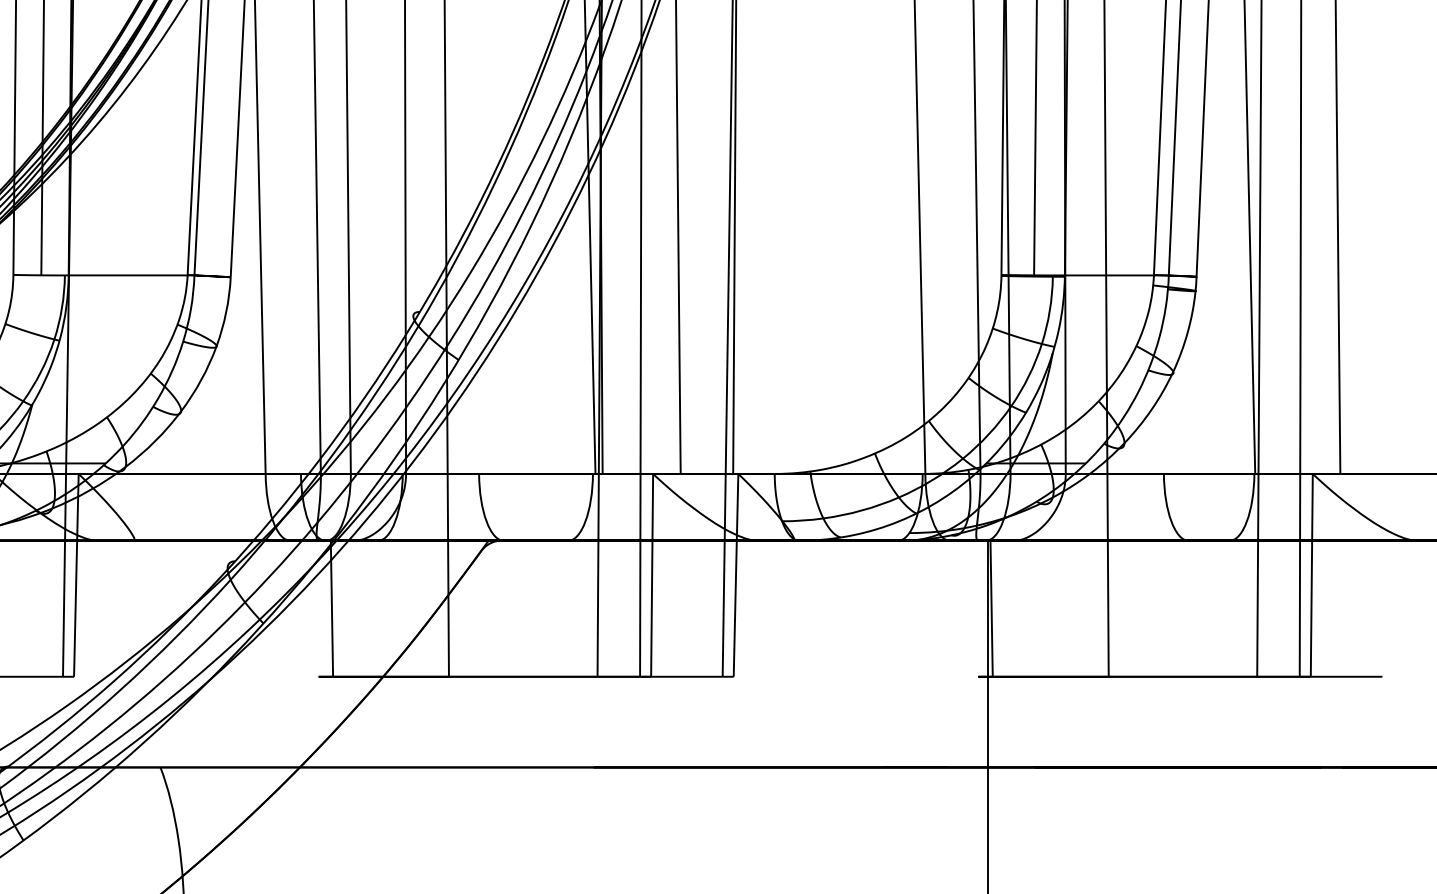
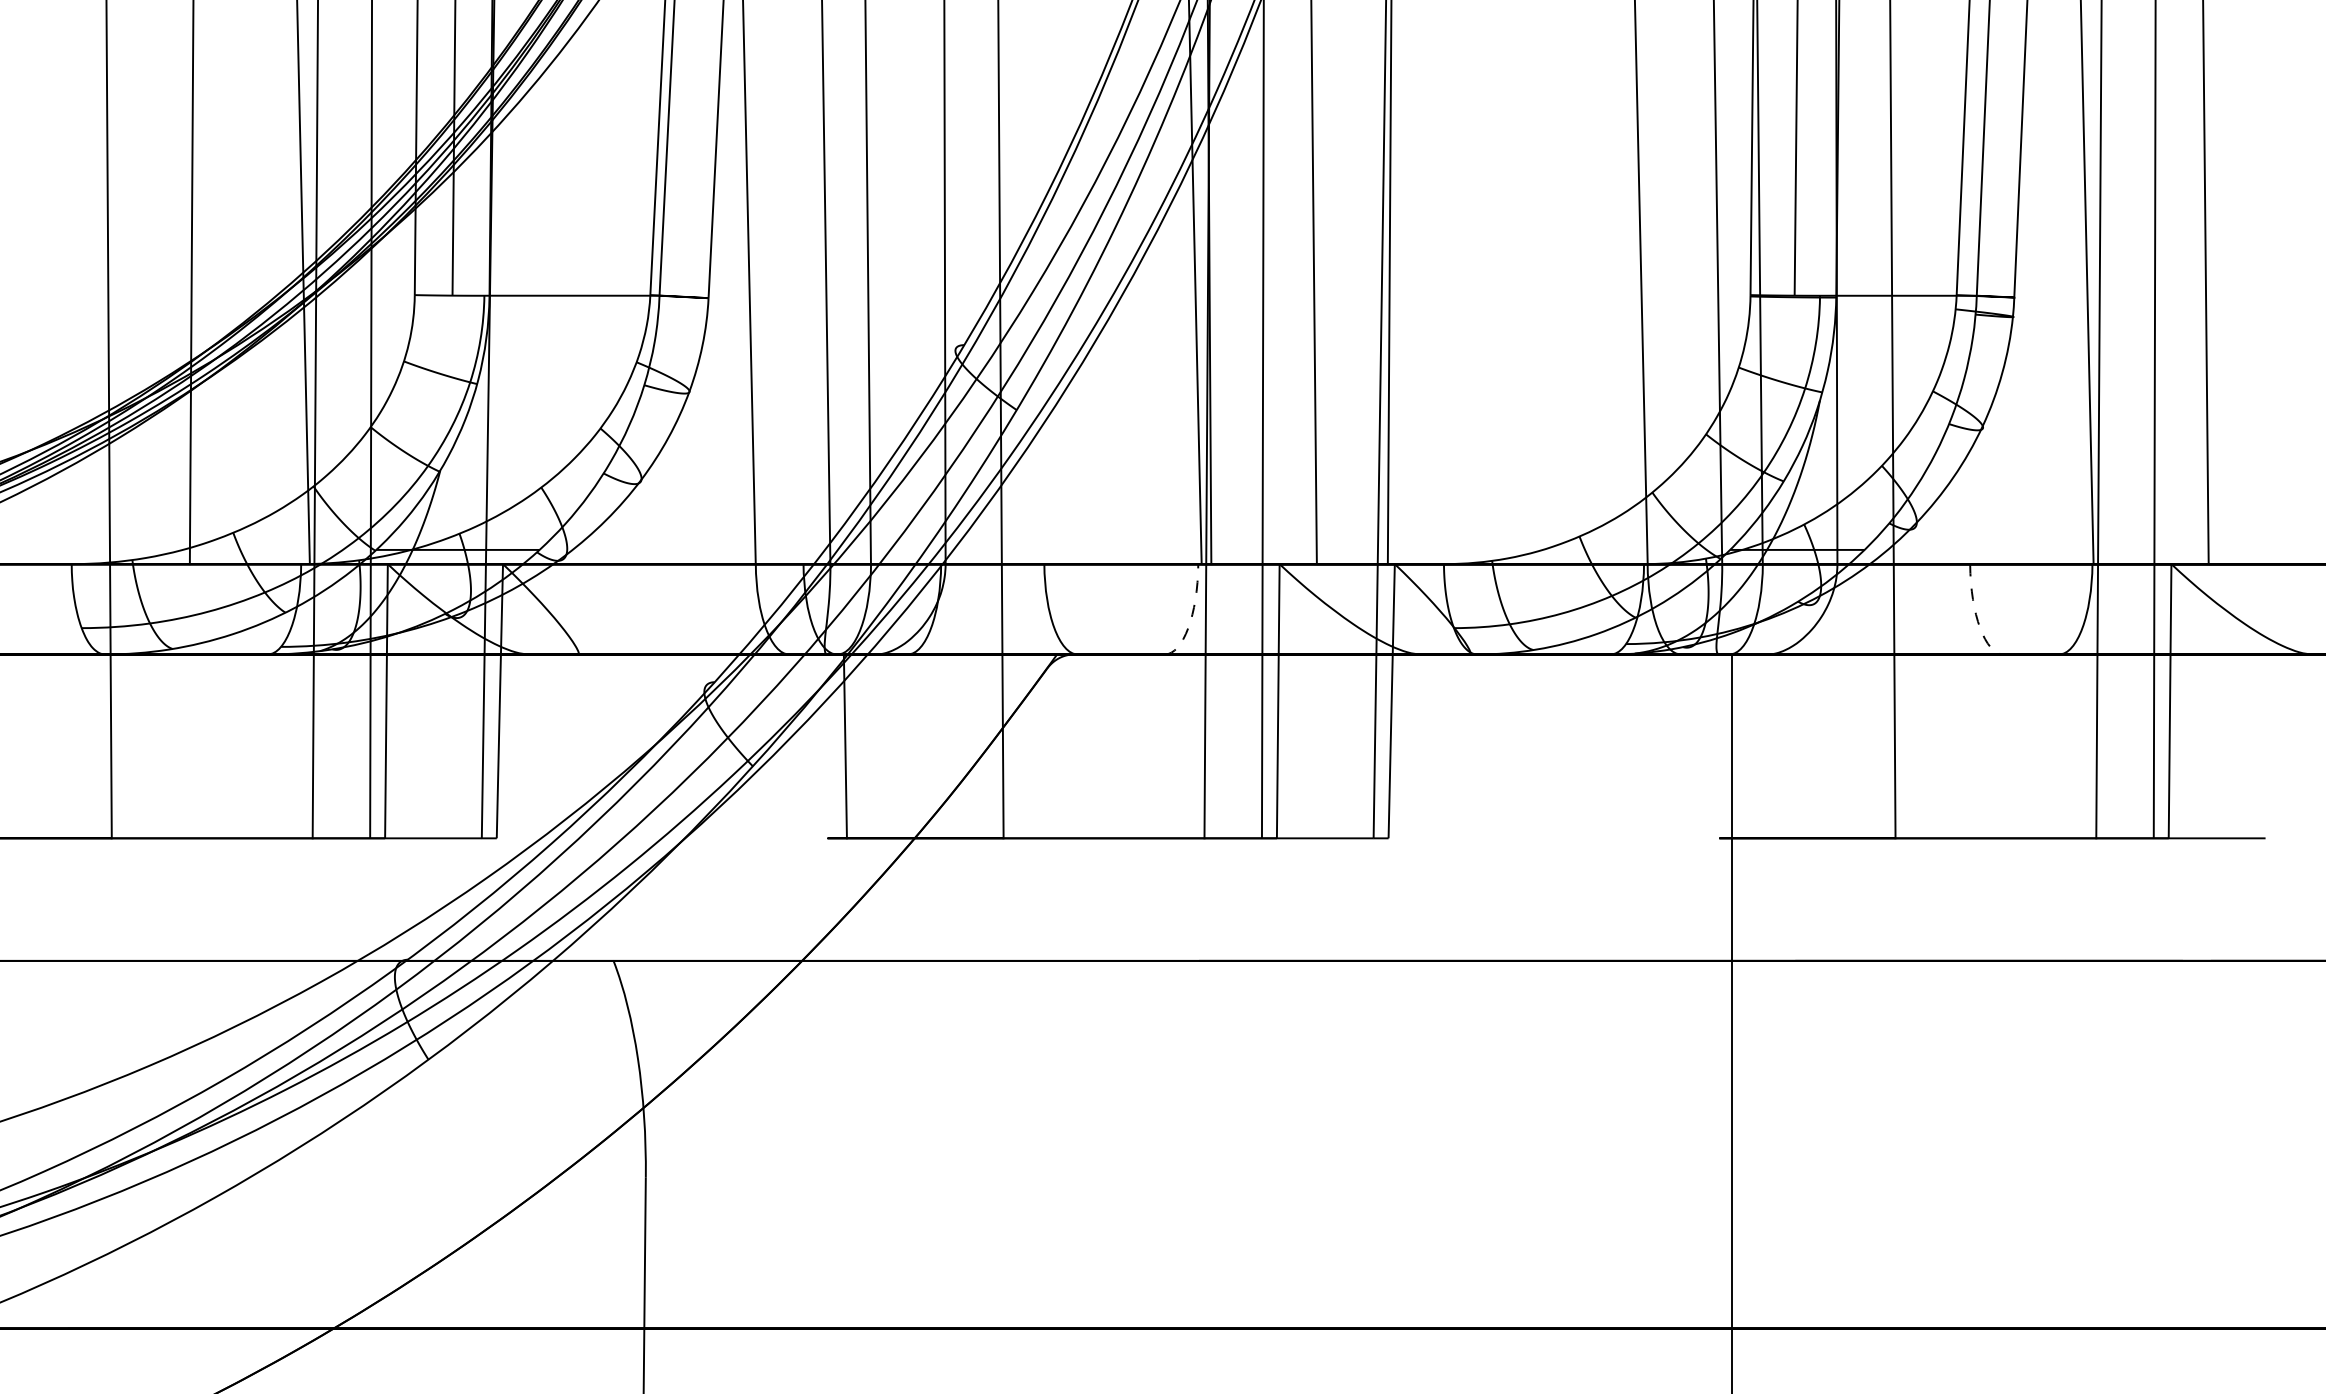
arc: (587, 512) -> (1191, 616), solid -> dashed
arc: (1168, 512) -> (1976, 616), solid -> dashed
line: (991, 608) -> (1736, 746), removed

